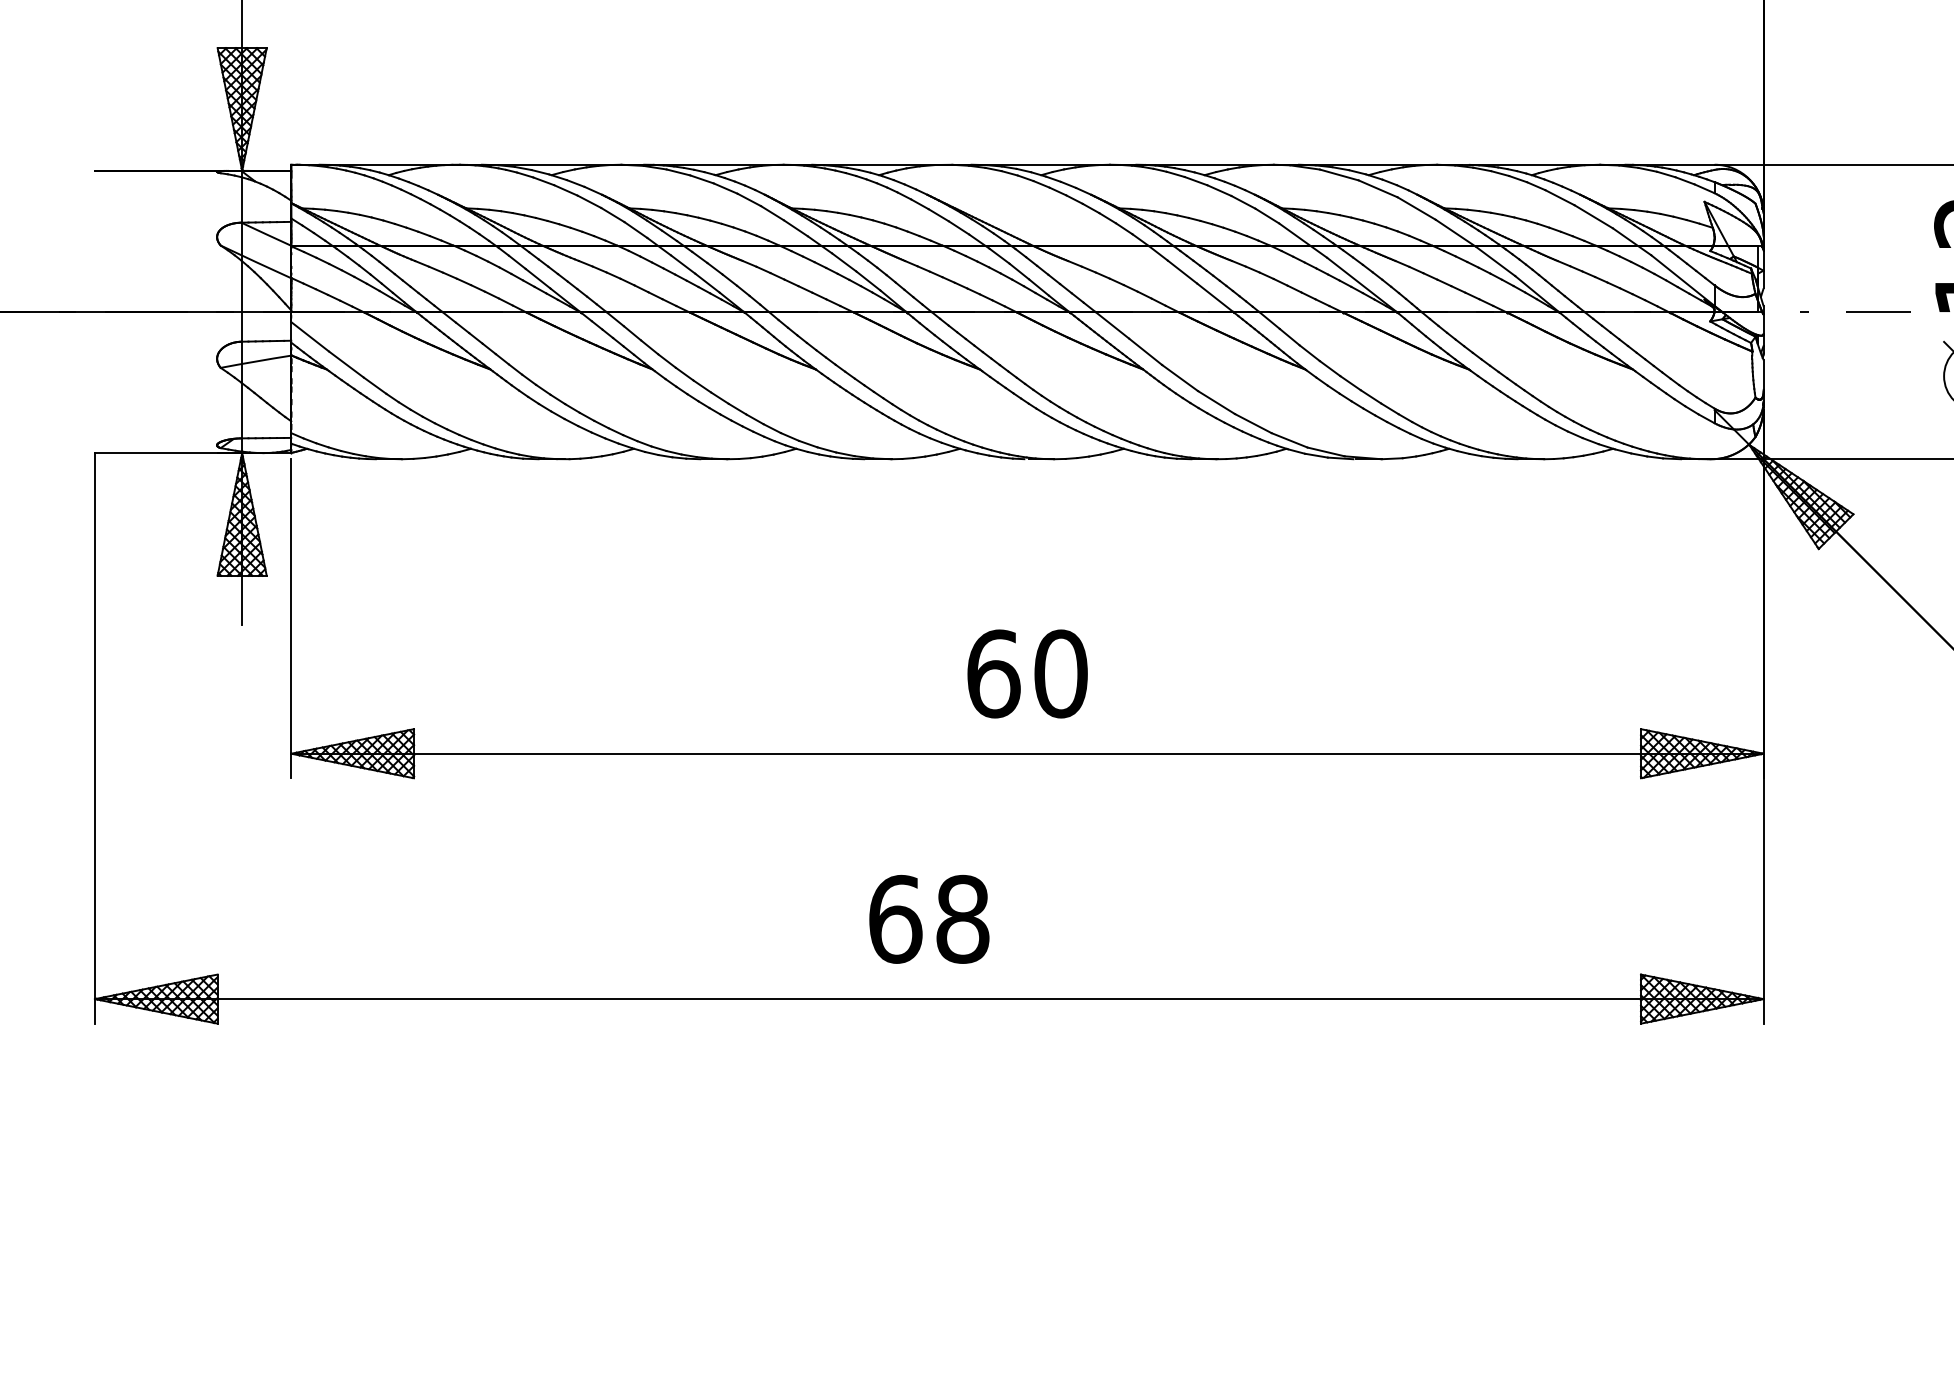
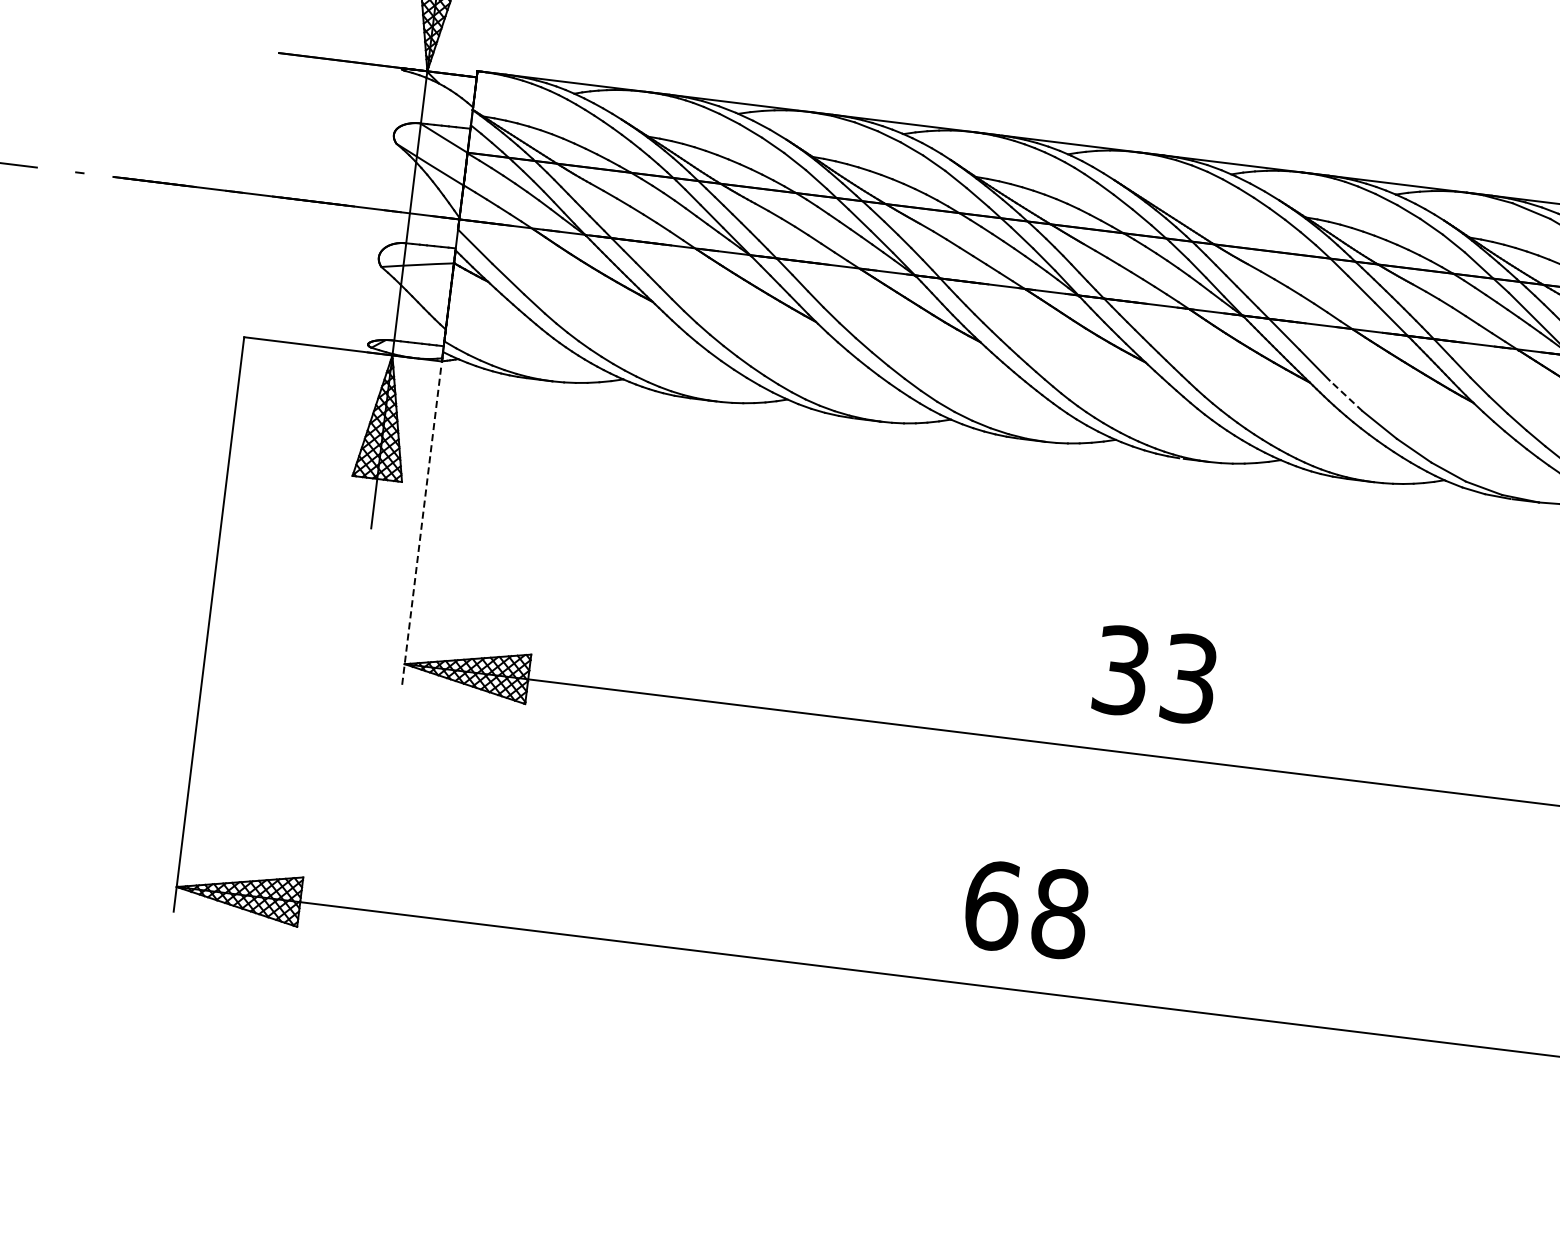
line: (1179, 377) -> (1345, 395), solid -> dashed
line: (291, 618) -> (421, 528), solid -> dashed
text: (1027, 673) -> (1155, 674), 60 -> 33

